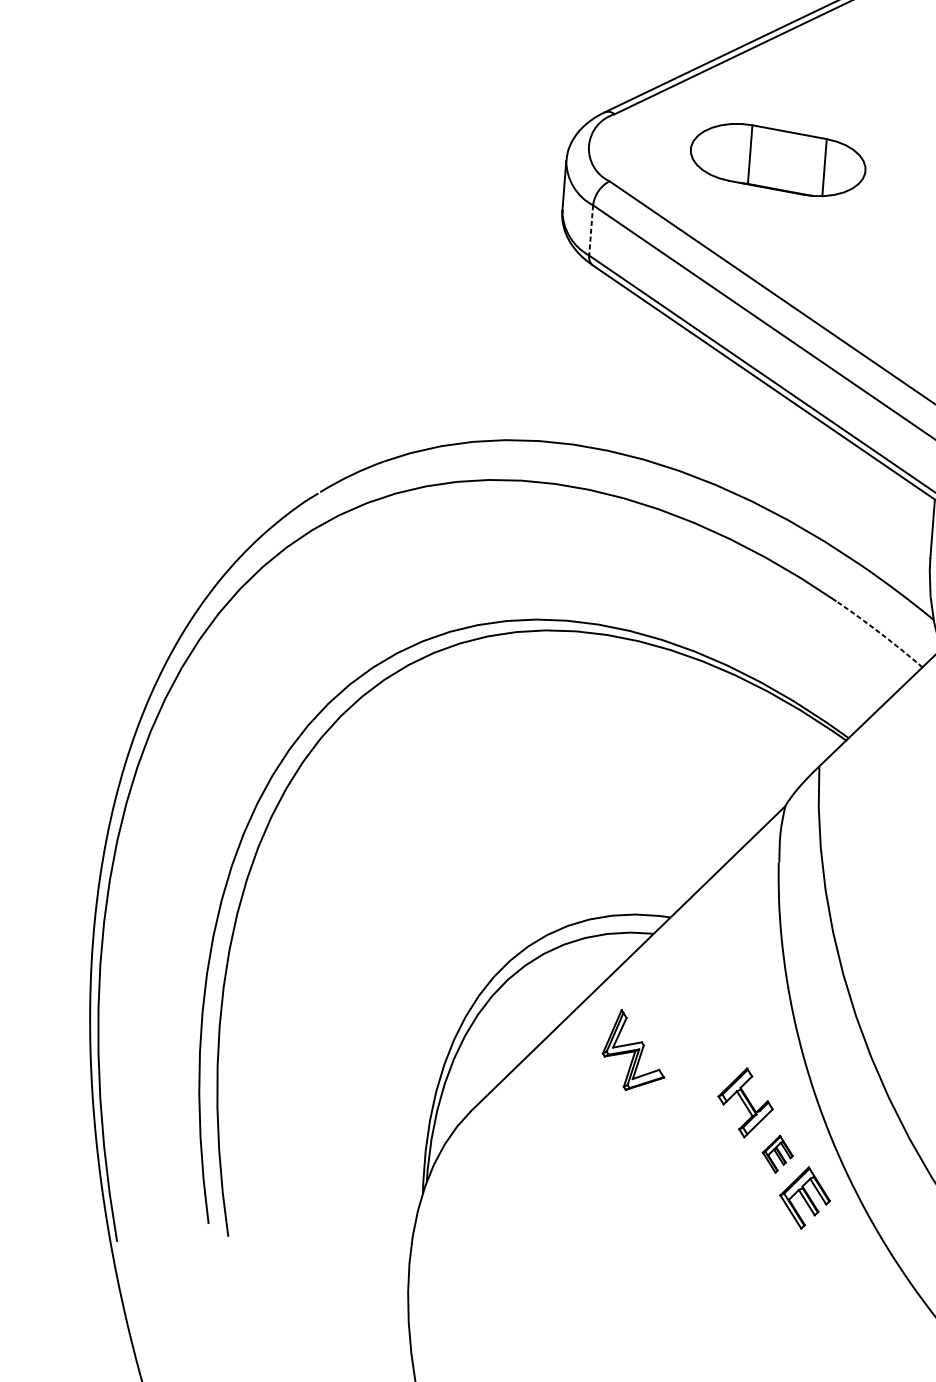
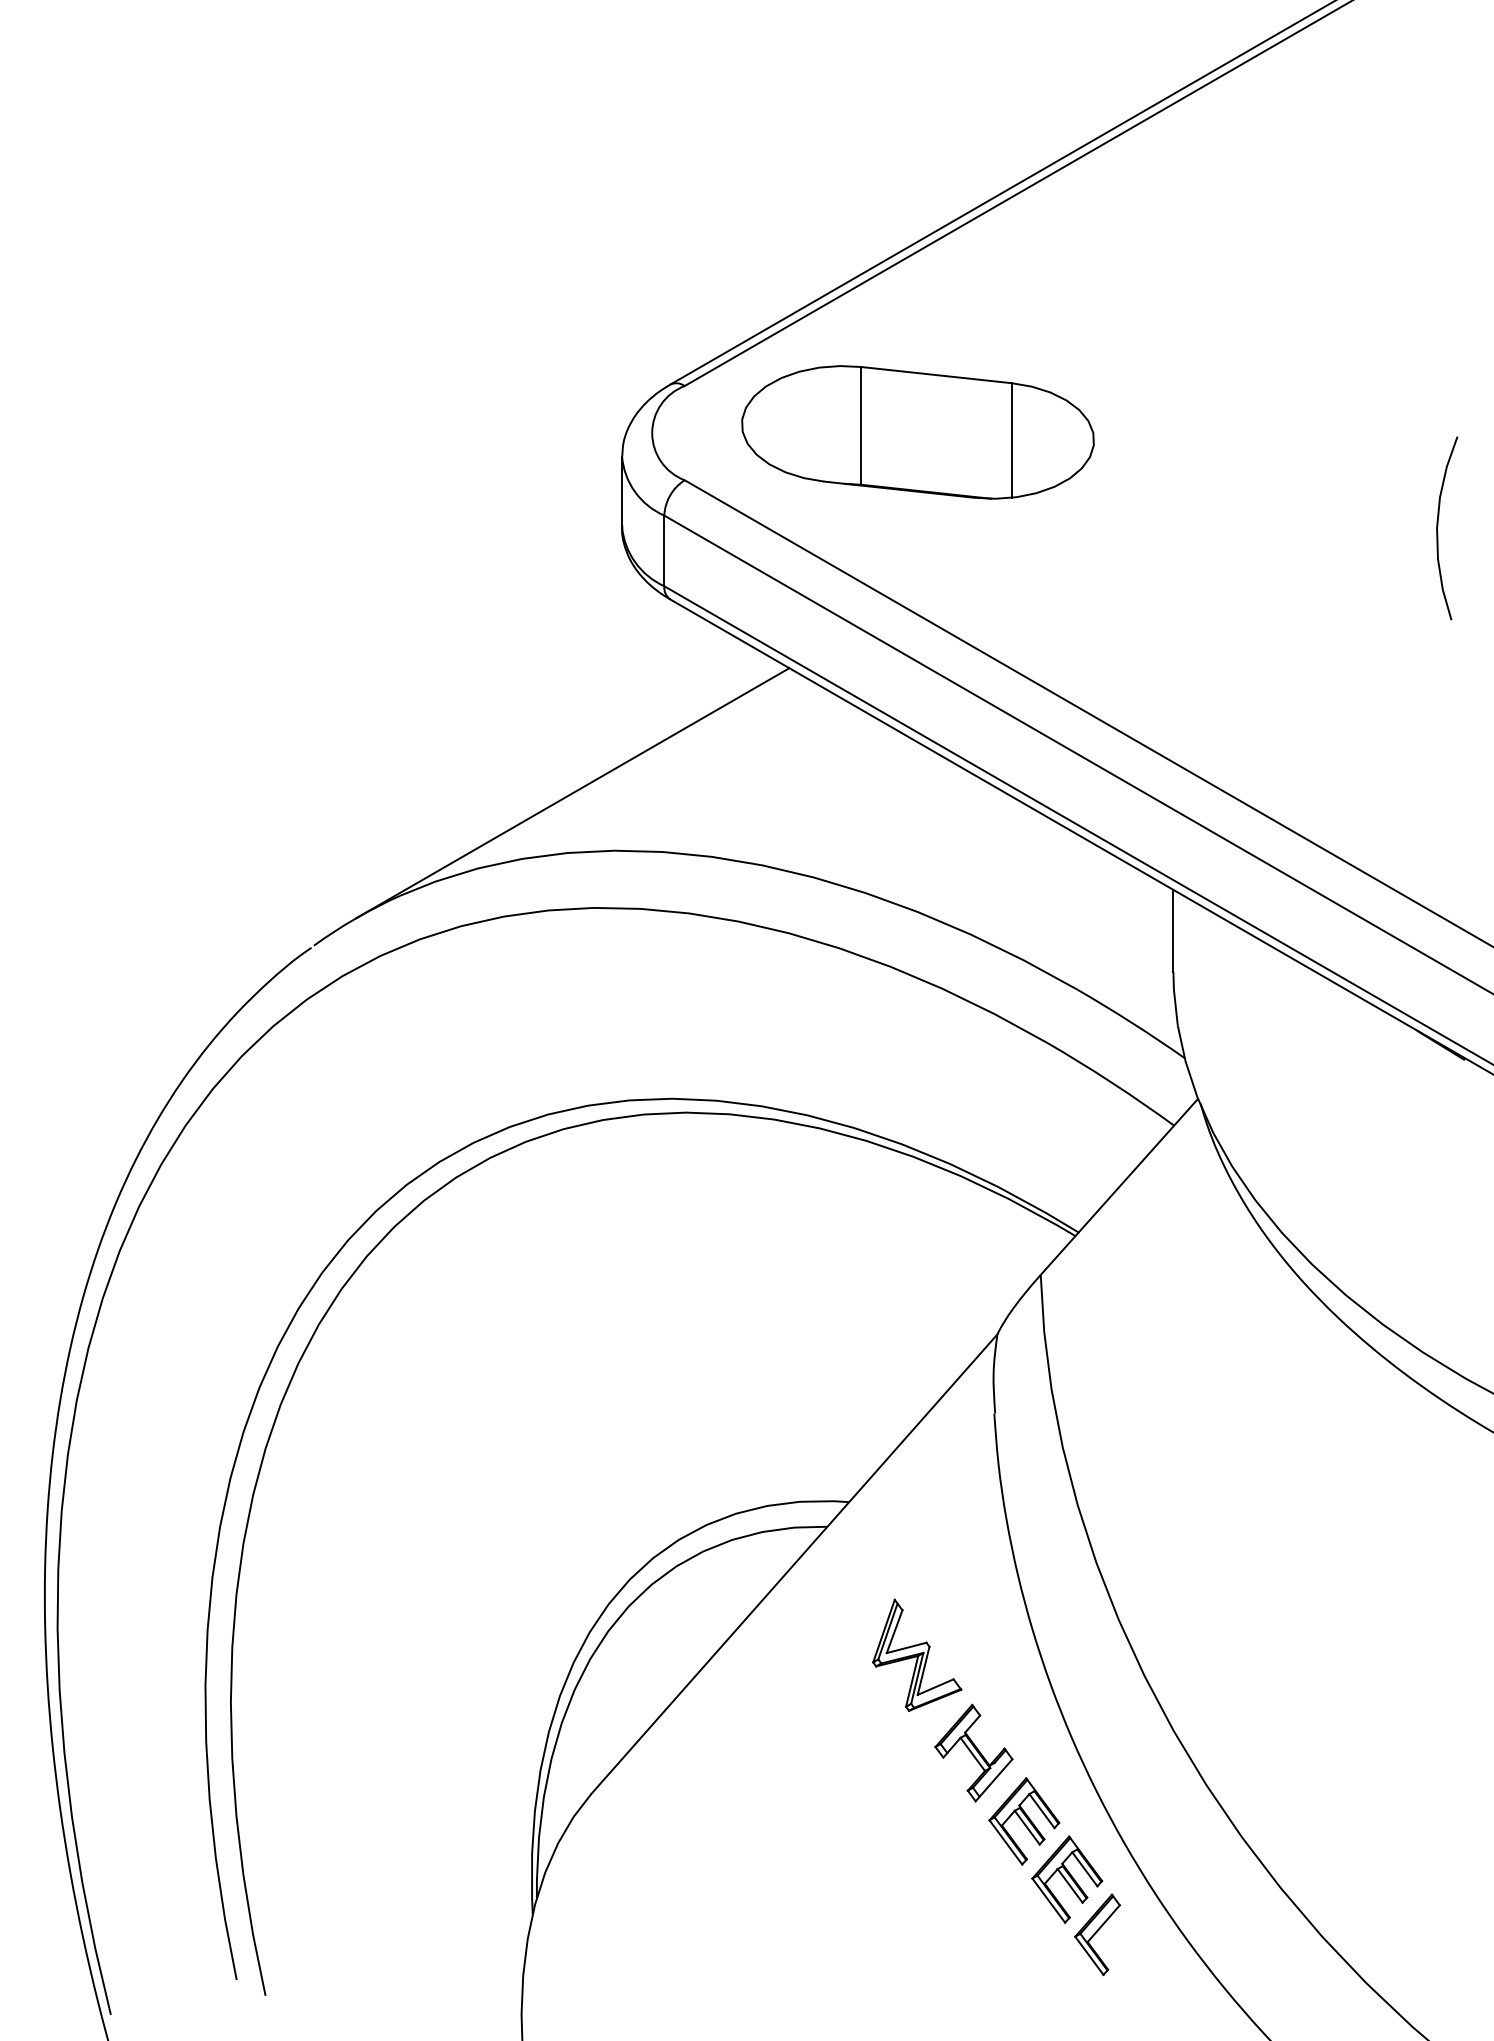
part: (777, 160) -> (917, 432), size x1.43
line: (591, 230) -> (664, 551), dashed -> solid
line: (512, 398) -> (572, 793), added
arc: (880, 633) -> (1111, 1082), dashed -> solid
part: (634, 1050) -> (917, 1654), moved
part: (777, 1154) -> (1024, 1821), size x1.67
part: (823, 1238) -> (1097, 1934), added

